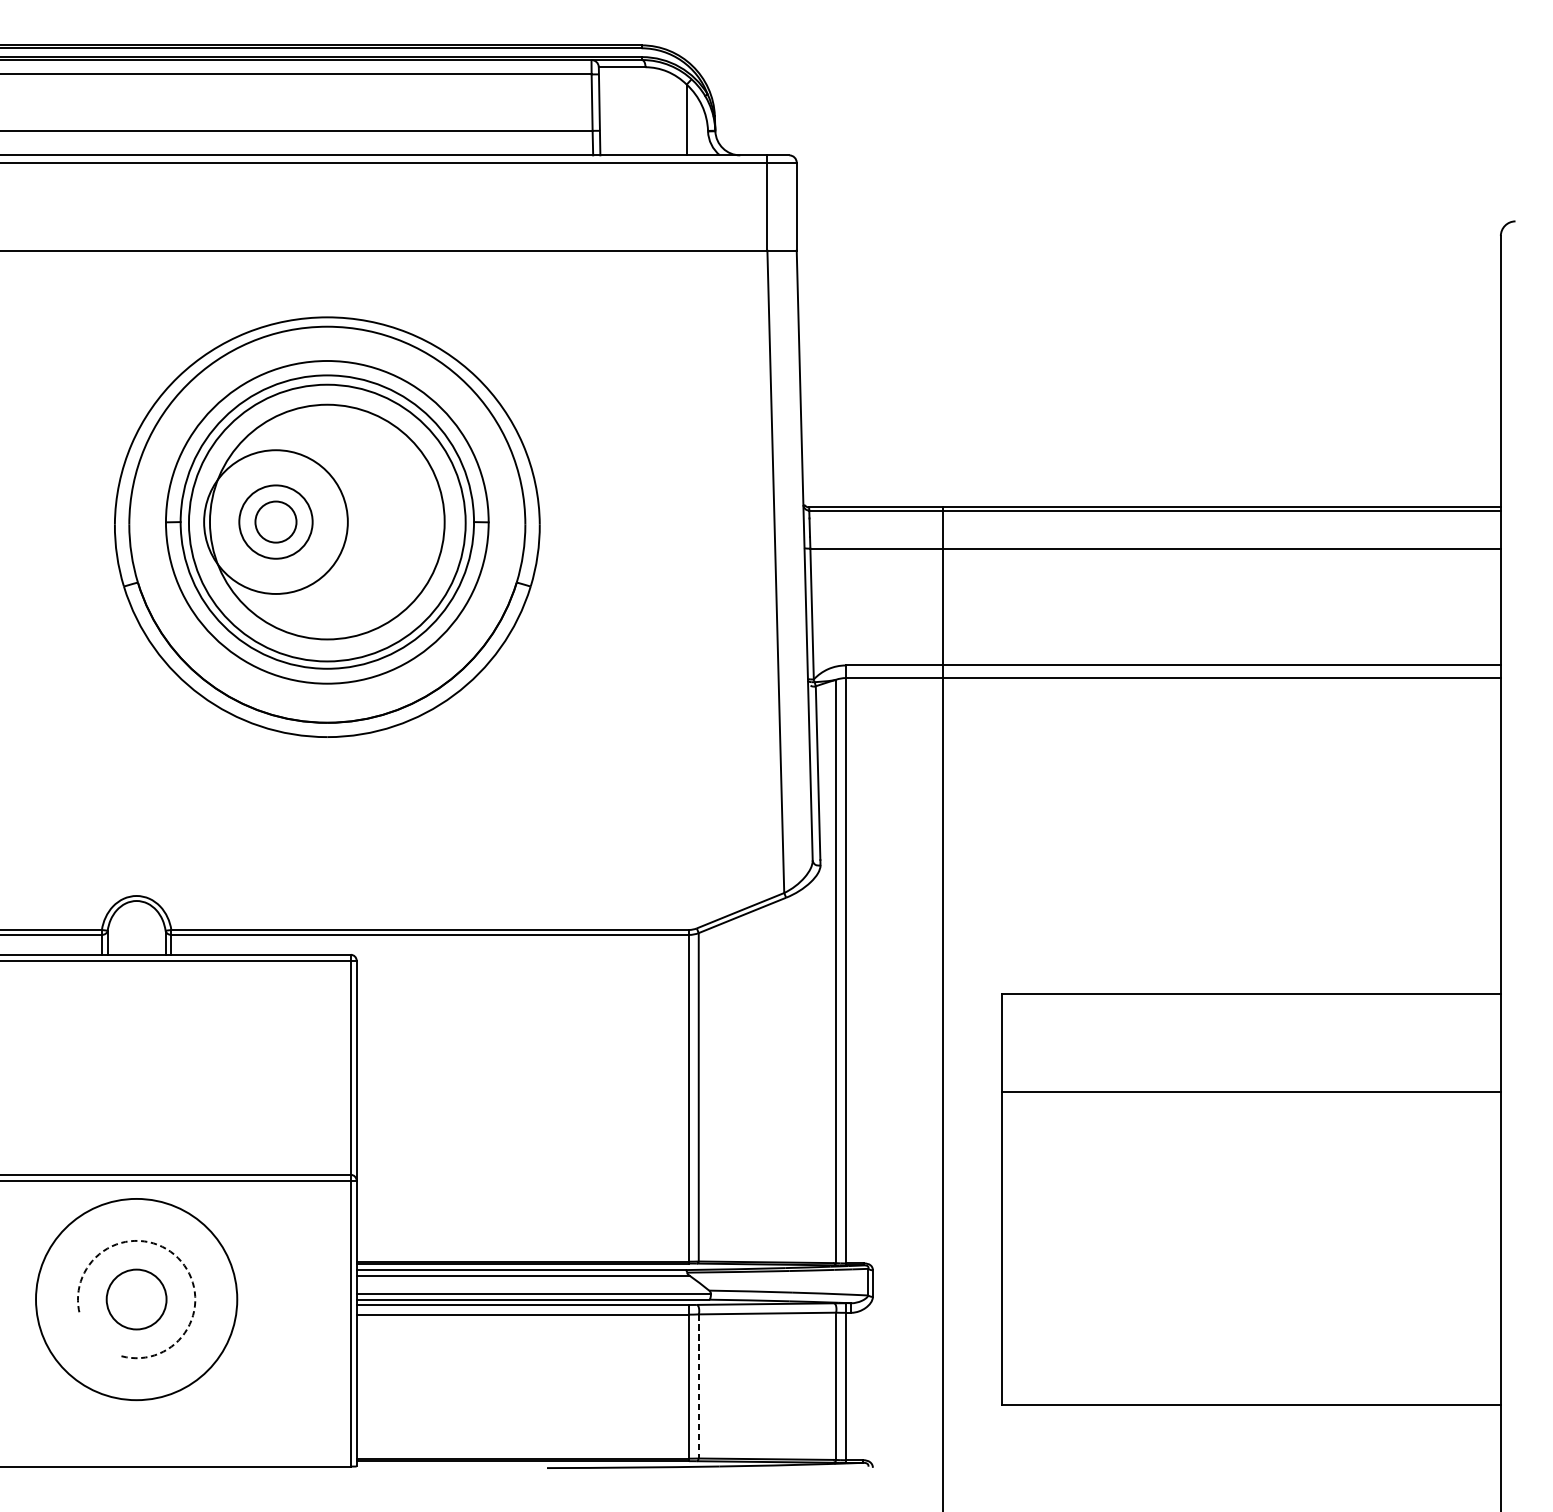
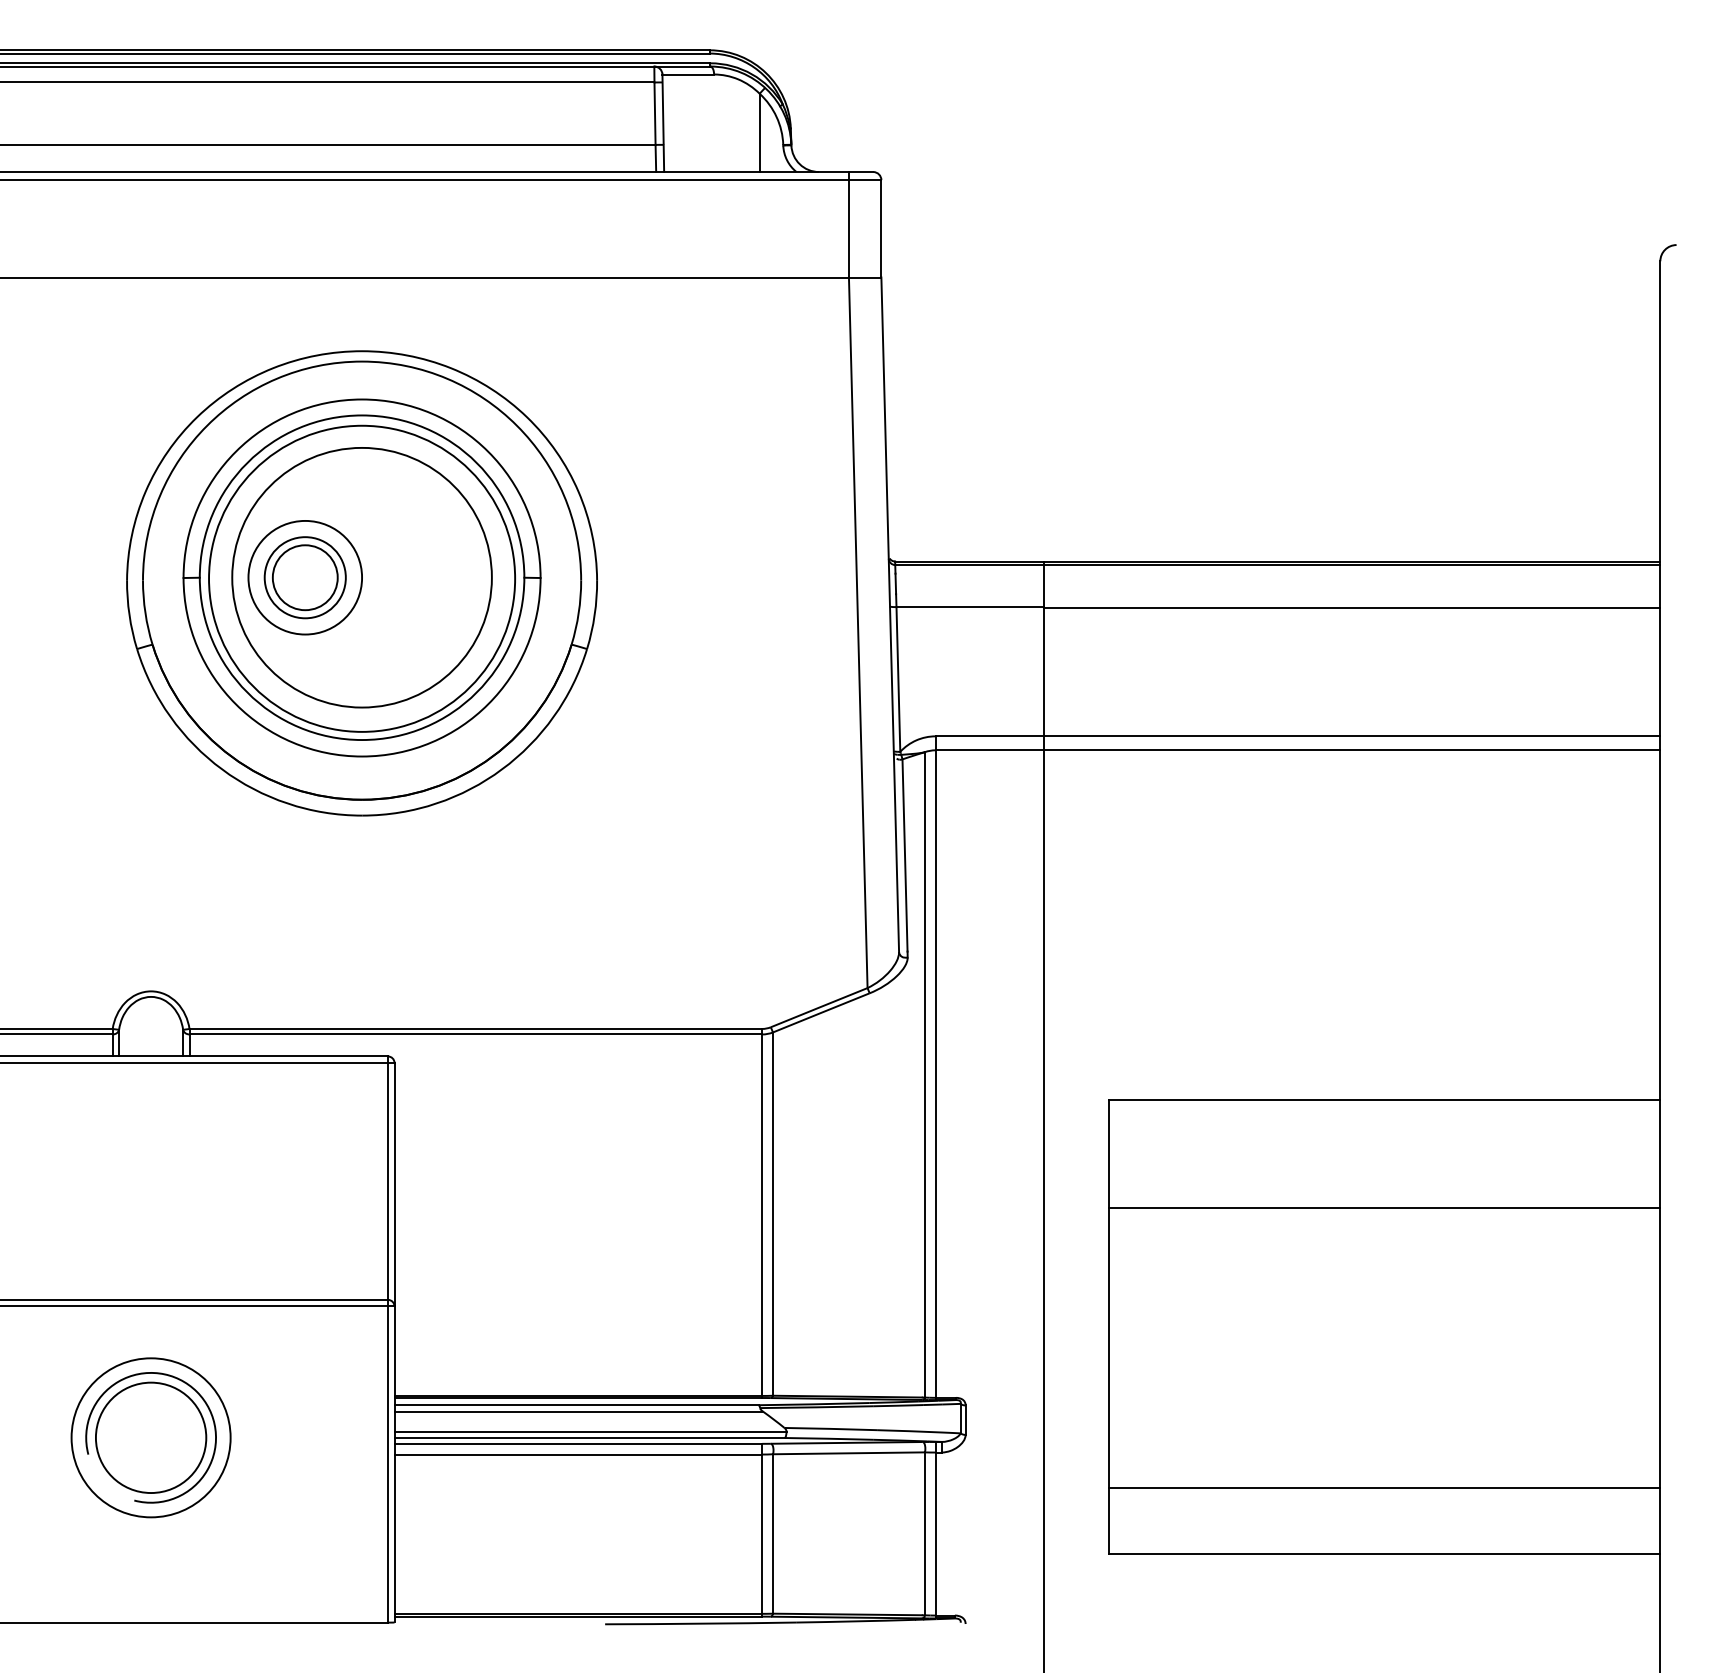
circle: (275, 521) -> (304, 577), size x1.43
circle: (276, 521) -> (305, 577), size x0.71
arc: (178, 1257) -> (197, 1391), dashed -> solid
circle: (136, 1299) -> (150, 1437), size x0.71
circle: (136, 1299) -> (150, 1437), size x1.67
line: (1251, 1344) -> (1384, 1487), added
line: (699, 1386) -> (773, 1533), dashed -> solid

